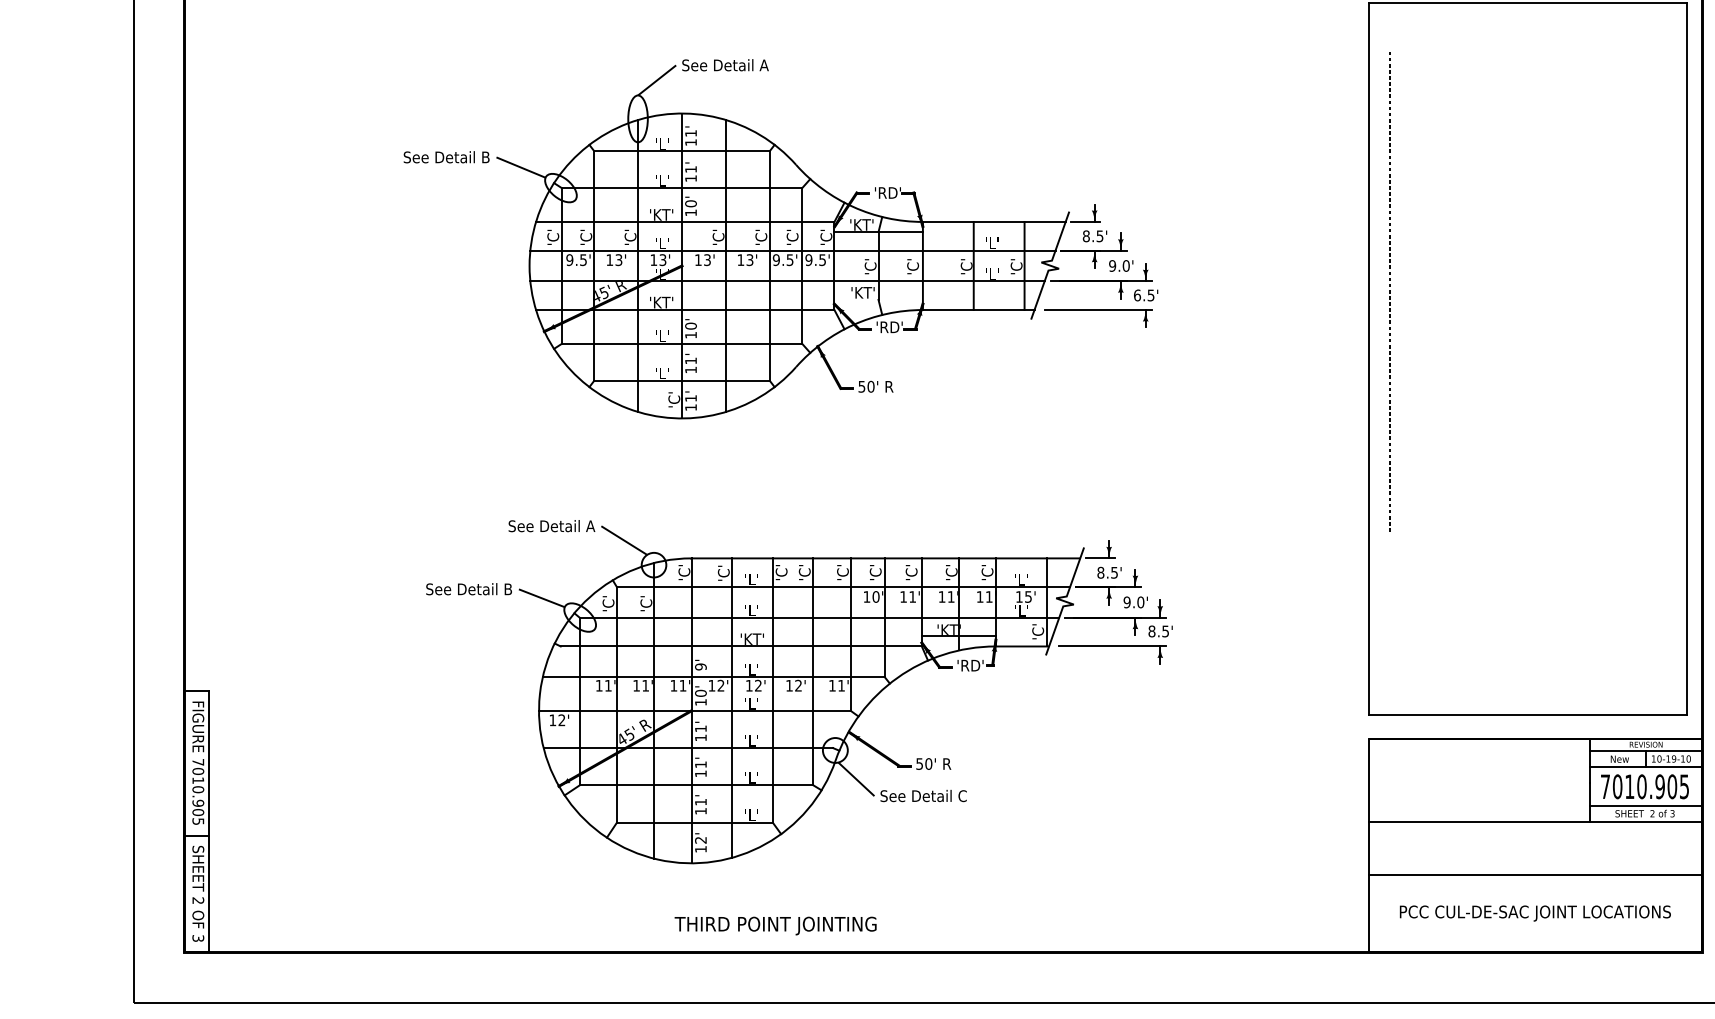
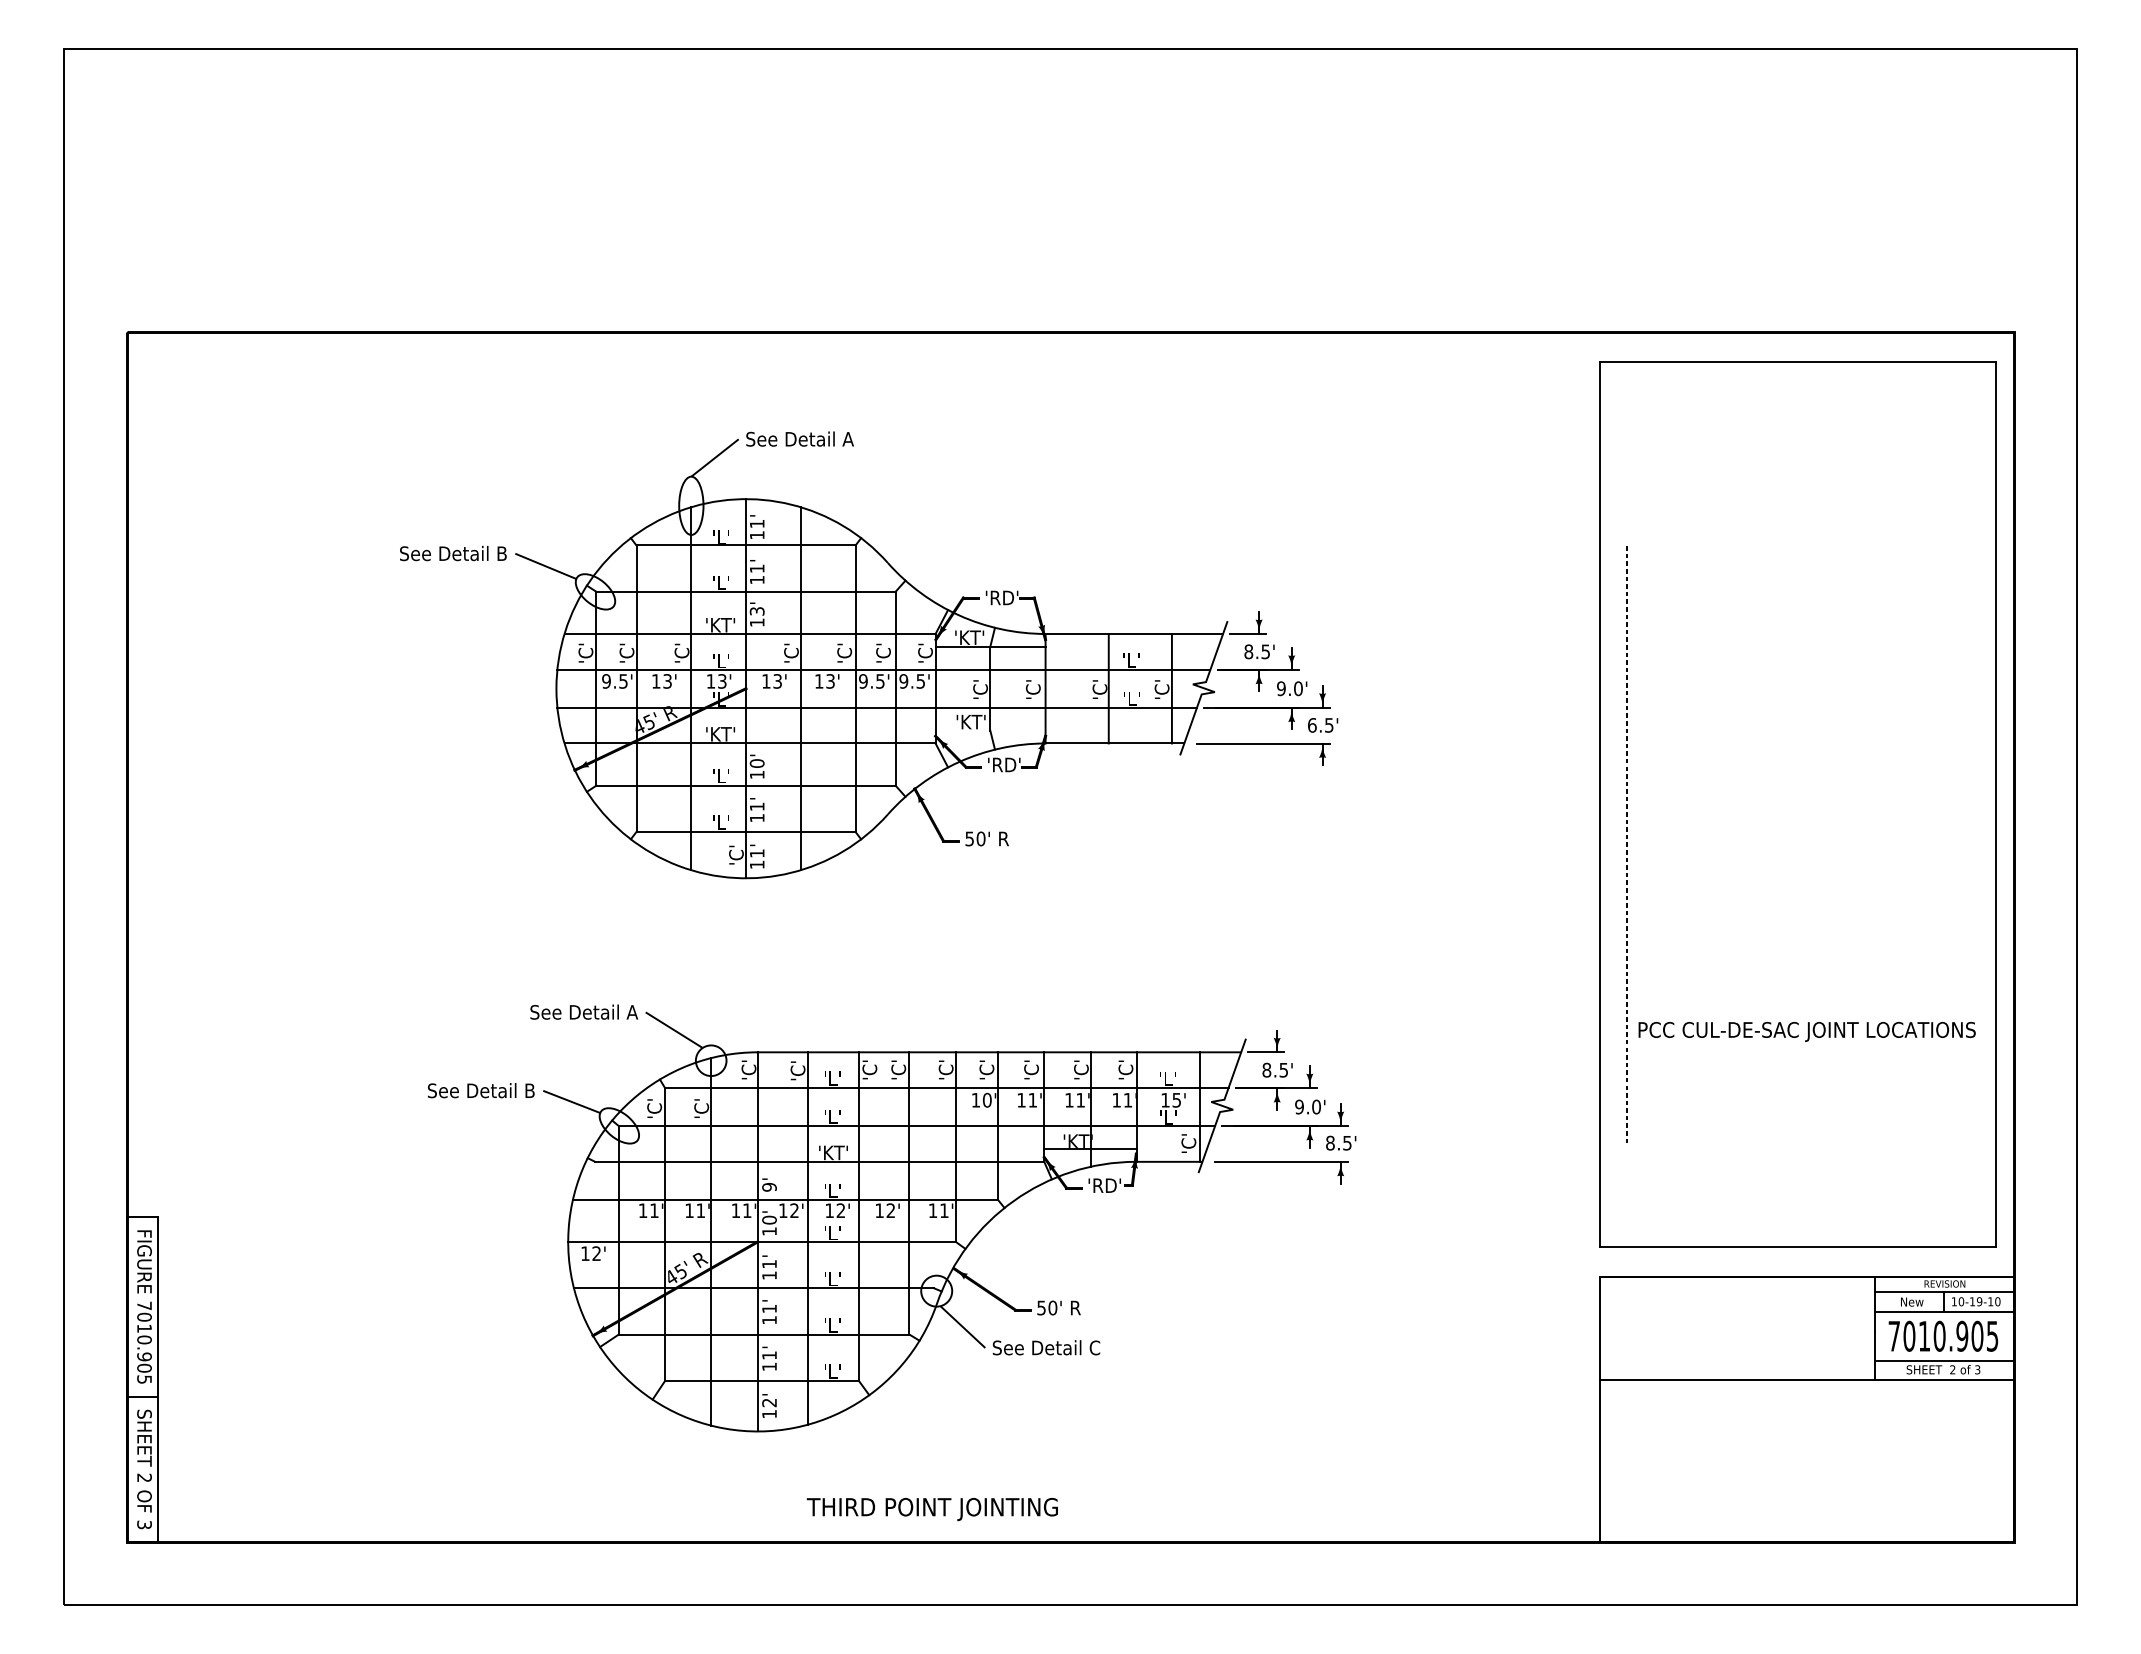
text: (690, 203) -> (756, 611), 10' -> 13'
line: (1390, 291) -> (1626, 844), moved
line: (1534, 875) -> (1806, 1446), removed
text: (1534, 913) -> (1806, 1031), moved
text: (774, 926) -> (931, 1509), moved

